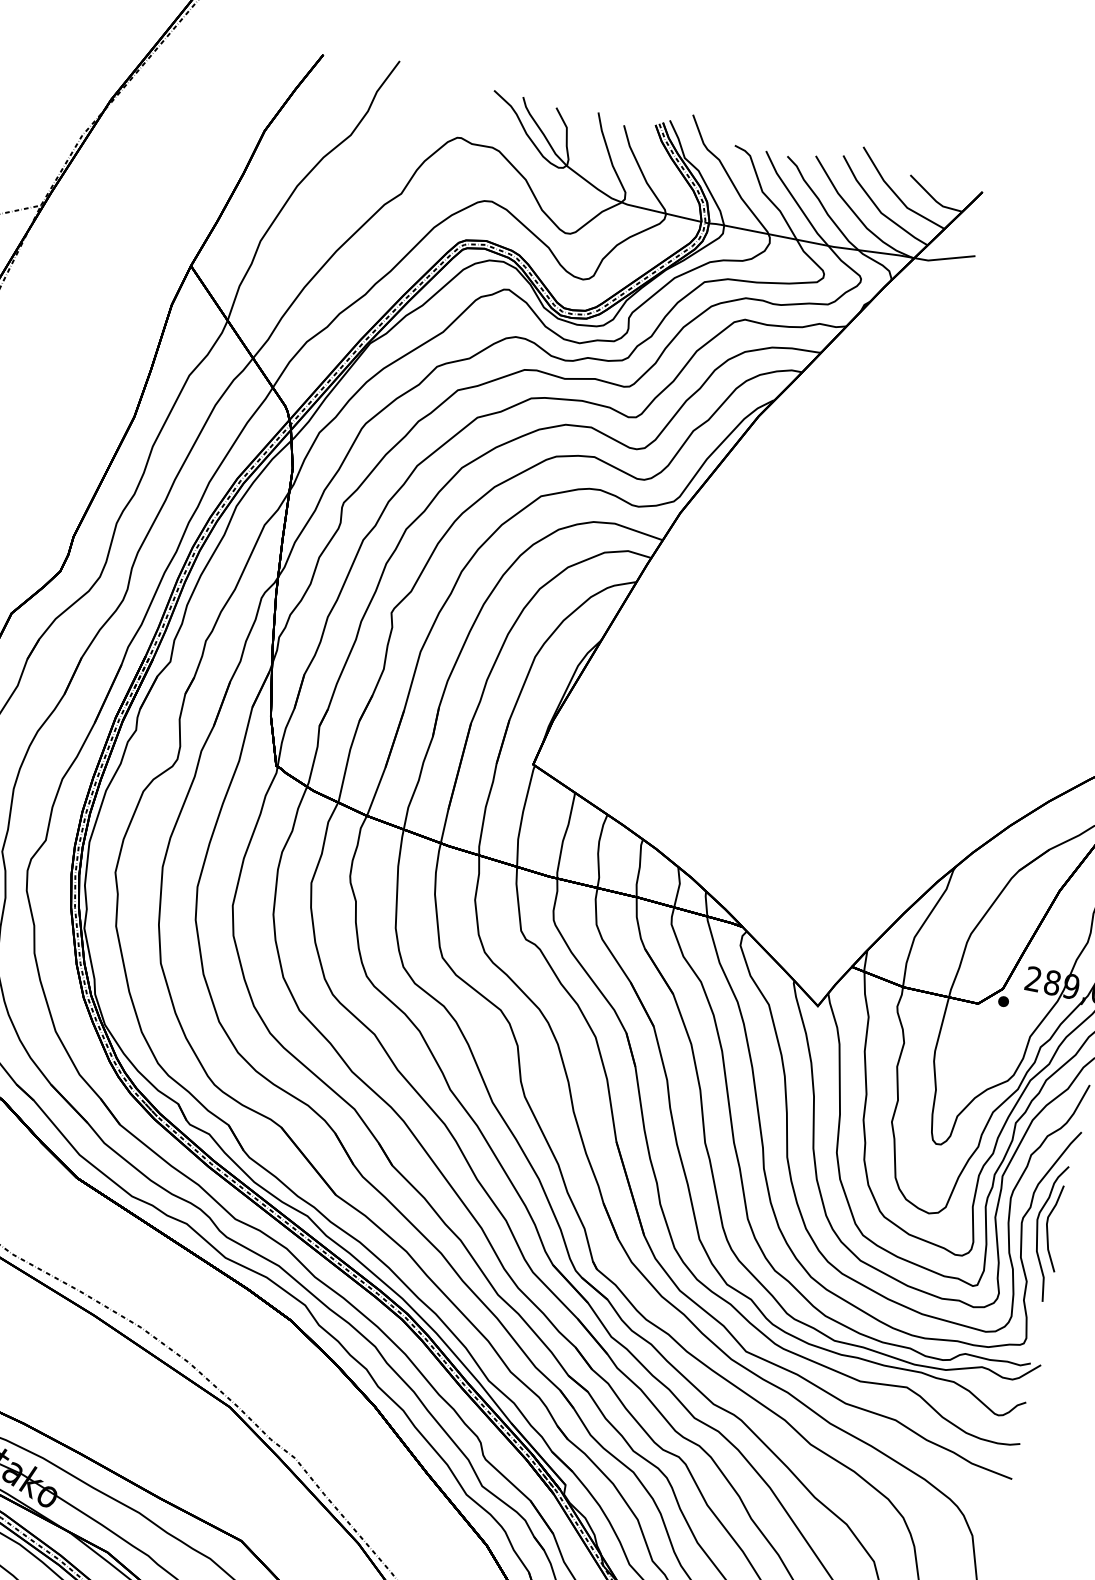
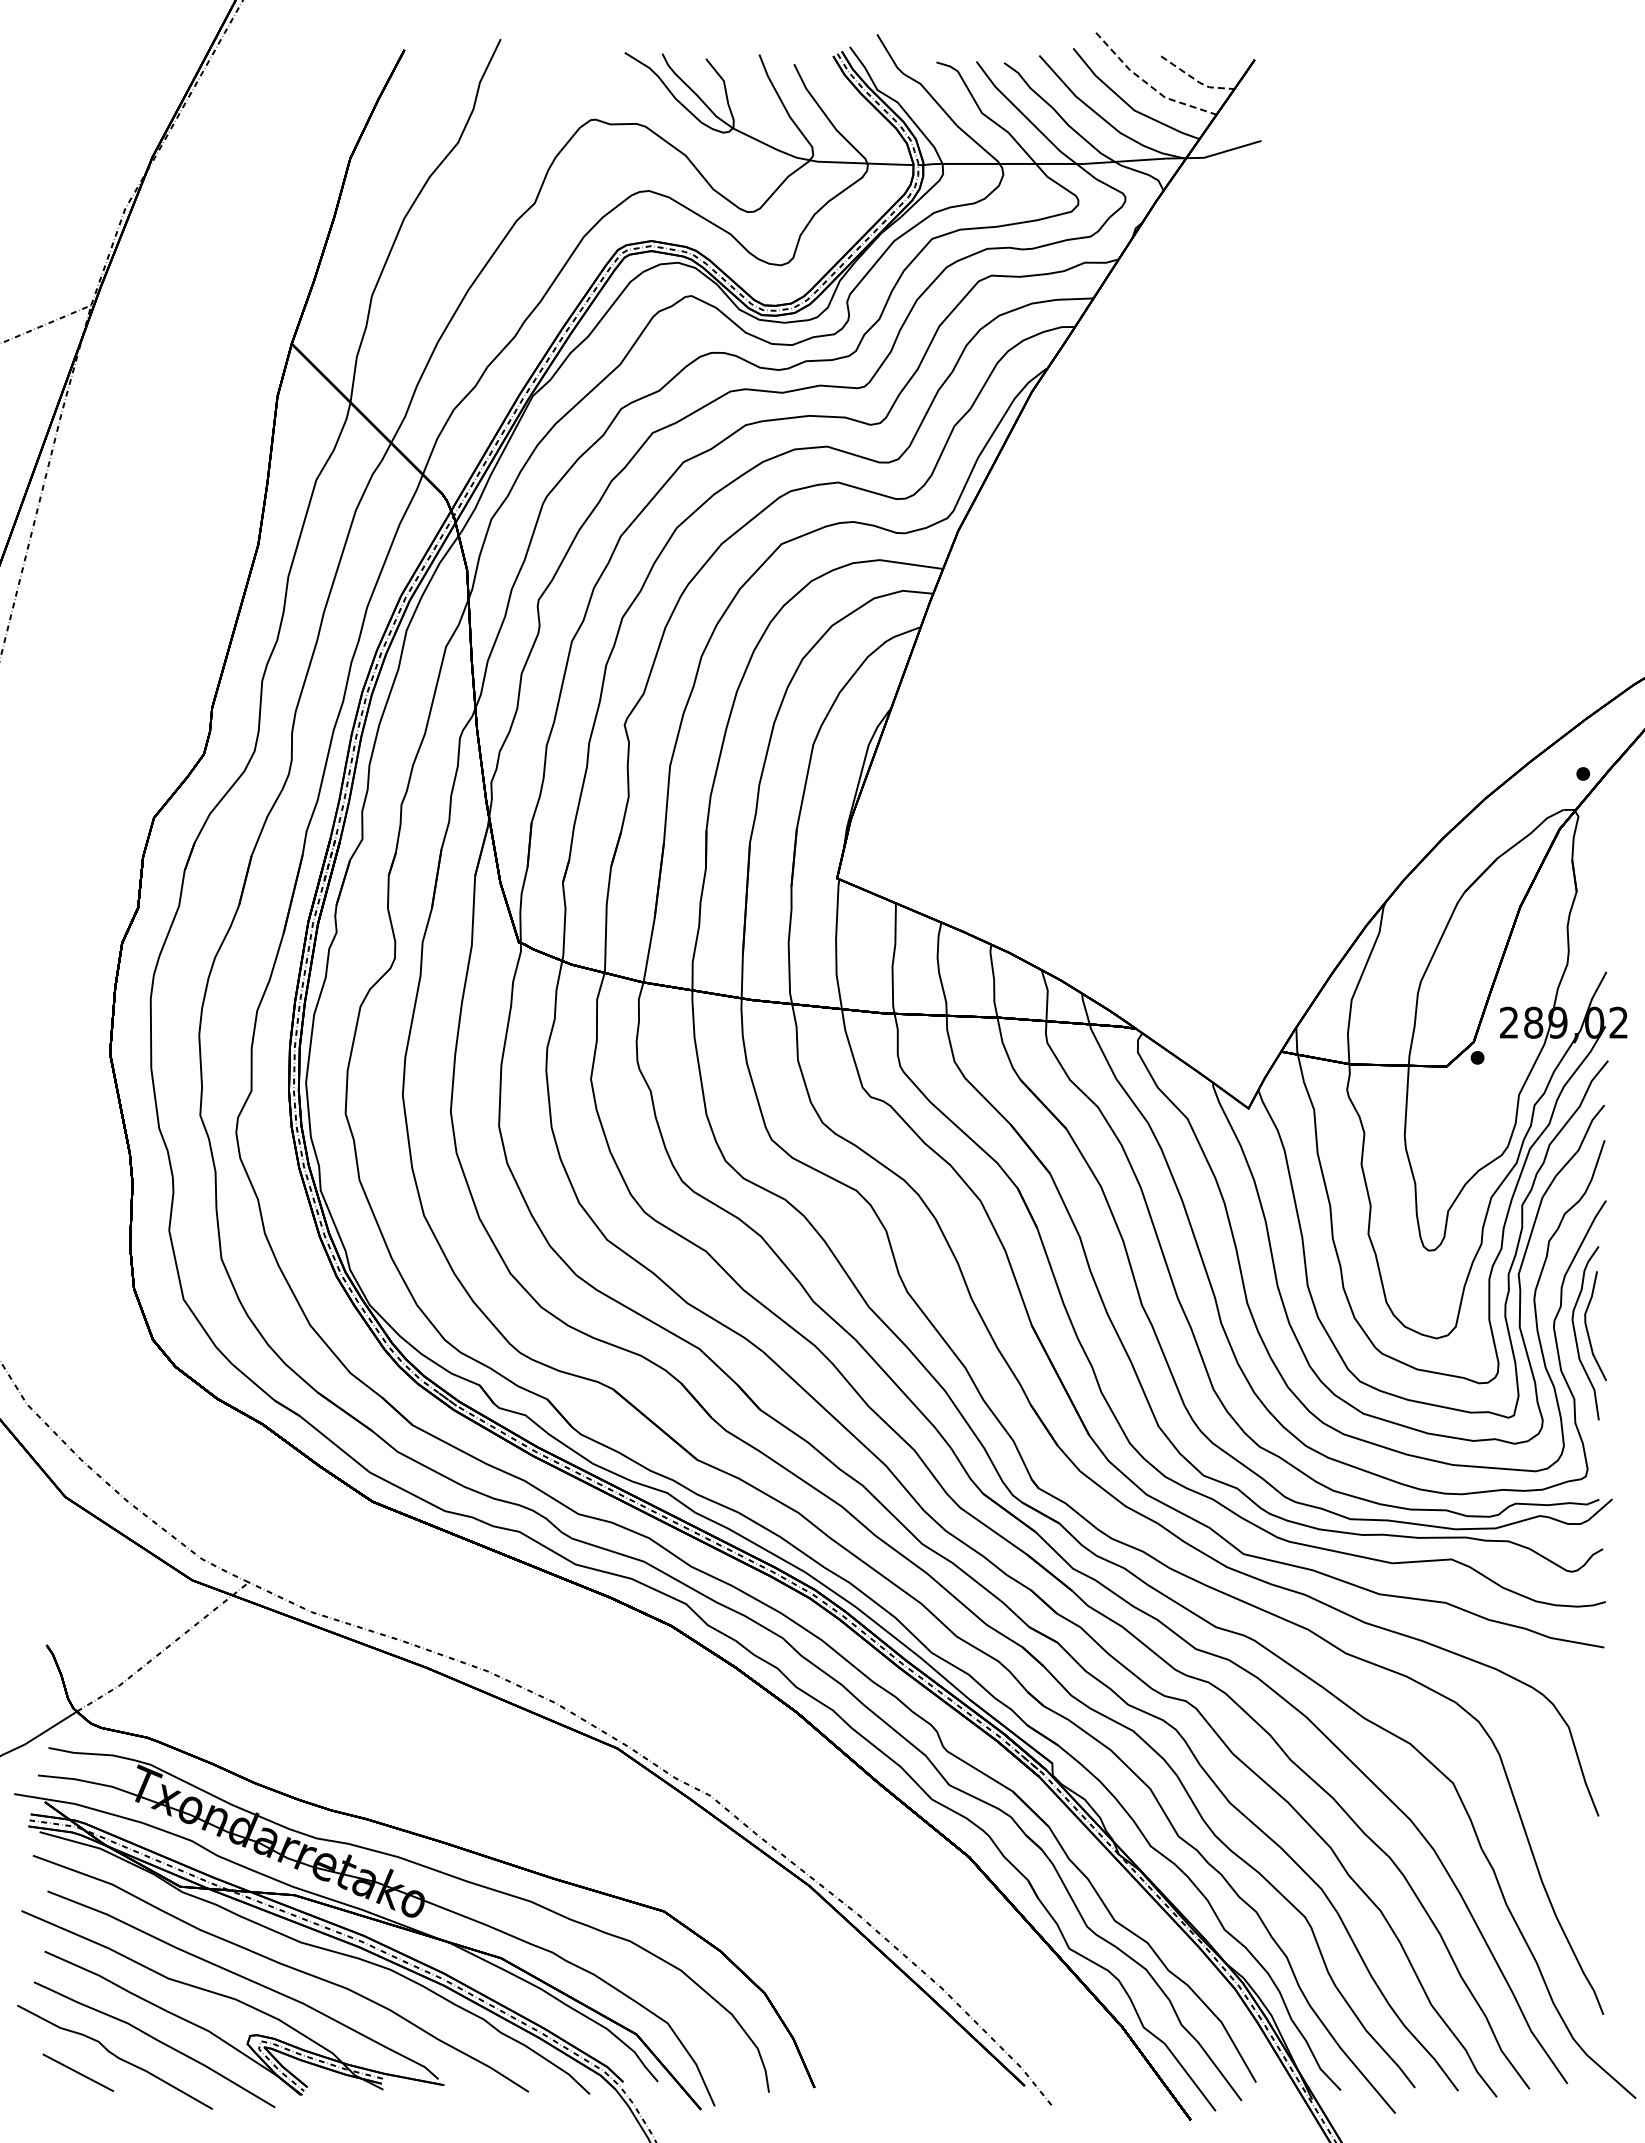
line: (897, 195) -> (1149, 84), solid -> dashed
line: (934, 199) -> (1196, 80), solid -> dashed

